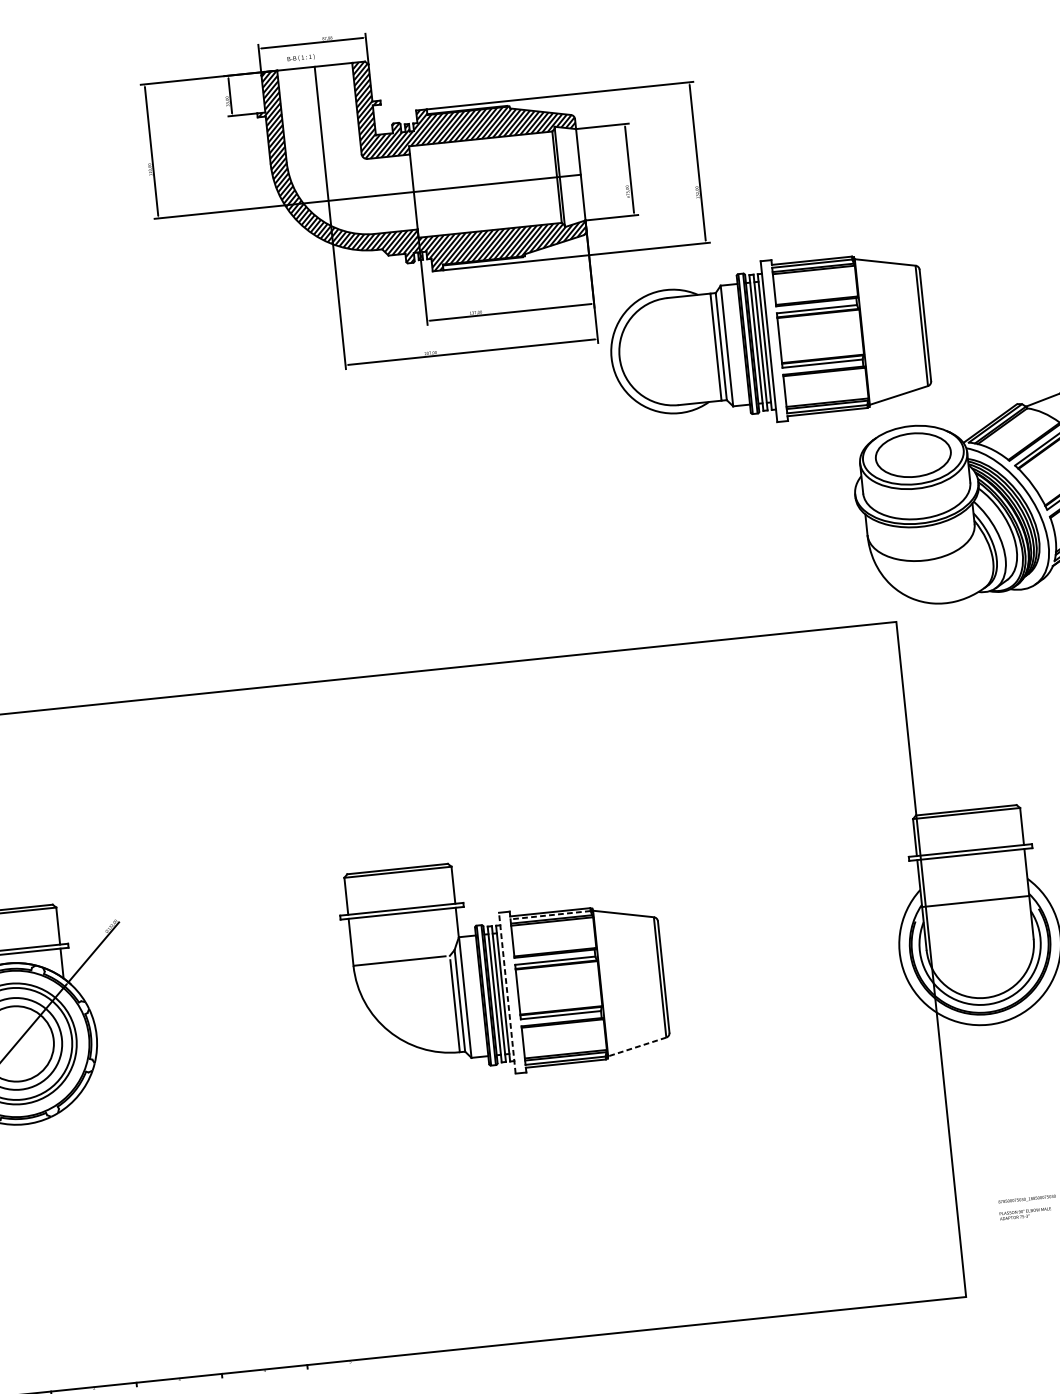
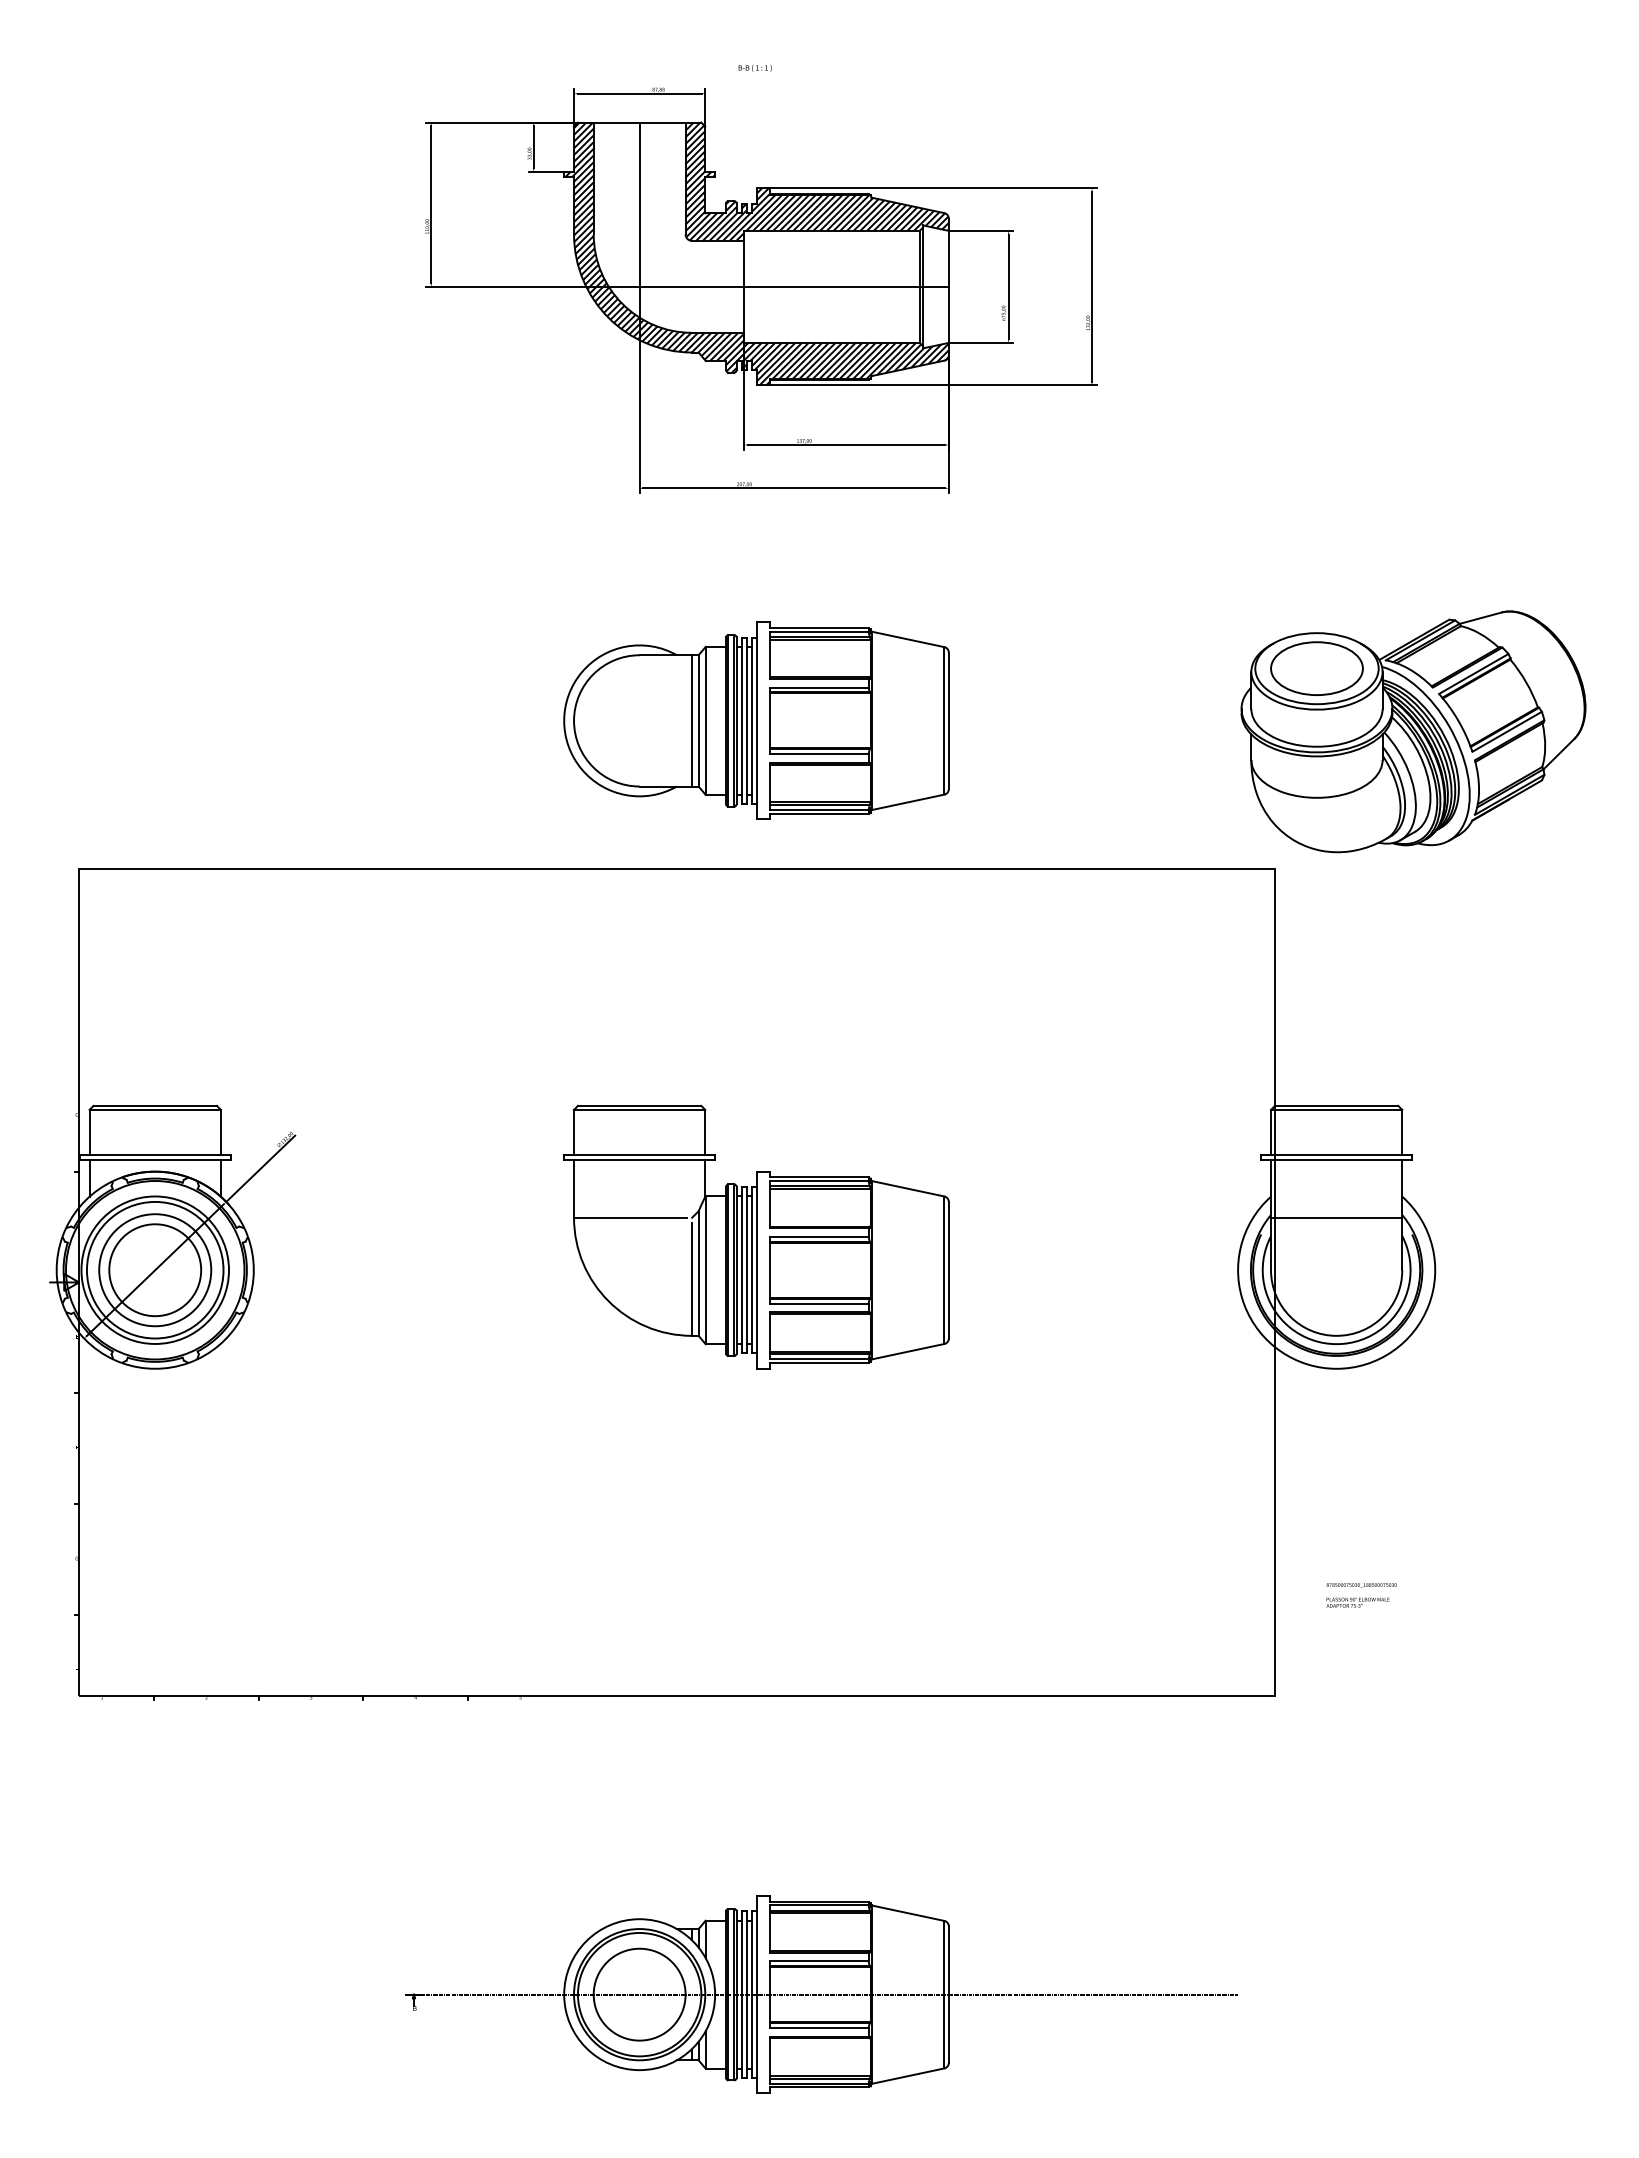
text: (300, 58) -> (754, 68), moved
part: (768, 341) -> (756, 720), moved
line: (549, 915) -> (818, 1181), dashed -> solid
line: (507, 993) -> (757, 1270), dashed -> solid
line: (636, 1046) -> (907, 1351), dashed -> solid

